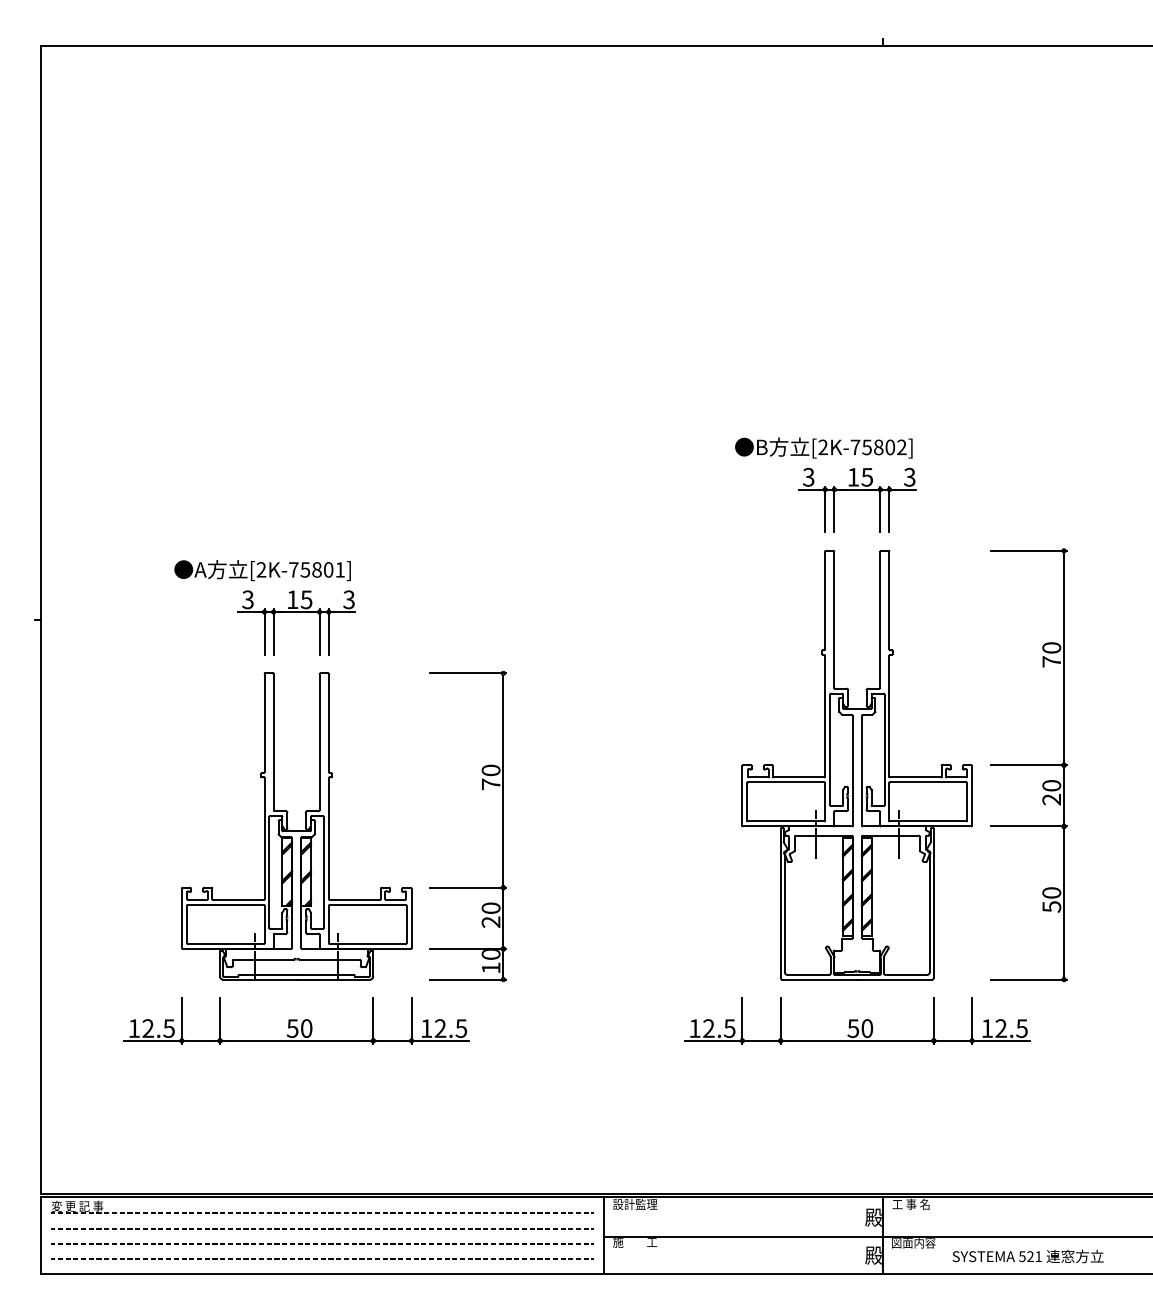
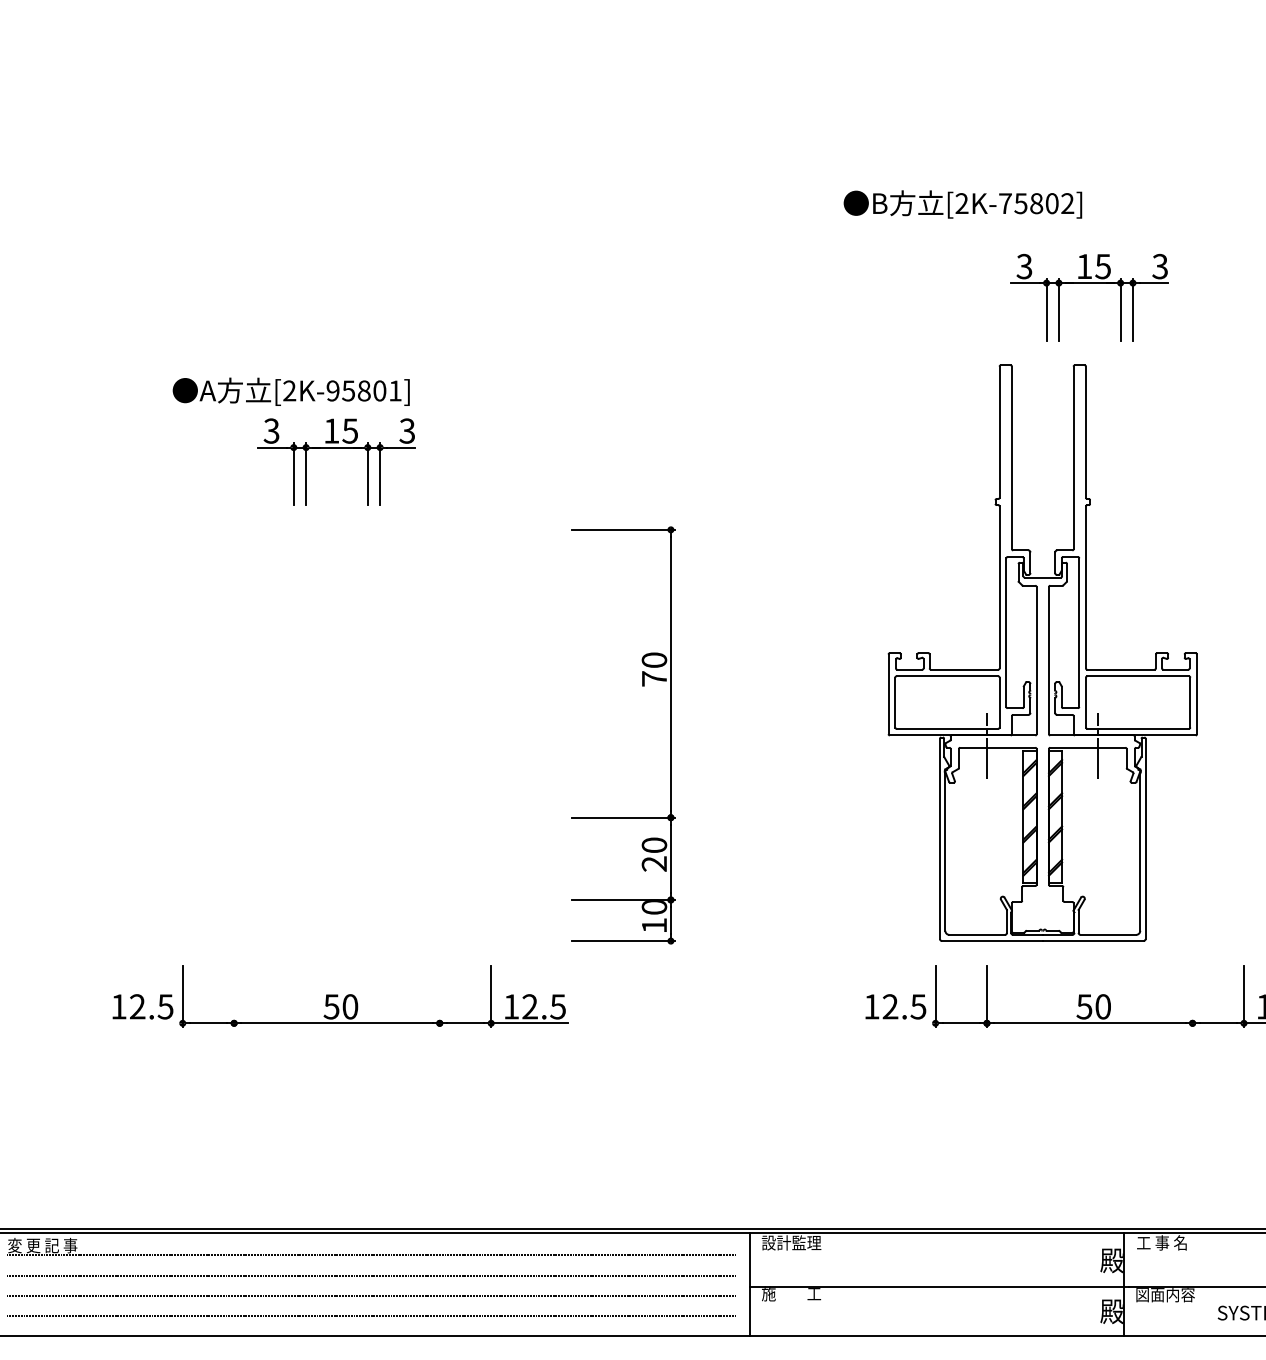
text: (823, 447) -> (962, 203), moved
text: (293, 569) -> (332, 390), [2K-75801] -> [2K-95801]
part: (856, 765) -> (1041, 653), moved
part: (296, 826) -> (336, 735), removed
part: (502, 826) -> (669, 735), moved
line: (220, 1020) -> (234, 996), removed
line: (373, 1020) -> (440, 996), removed
line: (933, 1020) -> (1192, 996), removed
line: (152, 1040) -> (143, 1022), removed
line: (713, 1040) -> (896, 1022), removed

